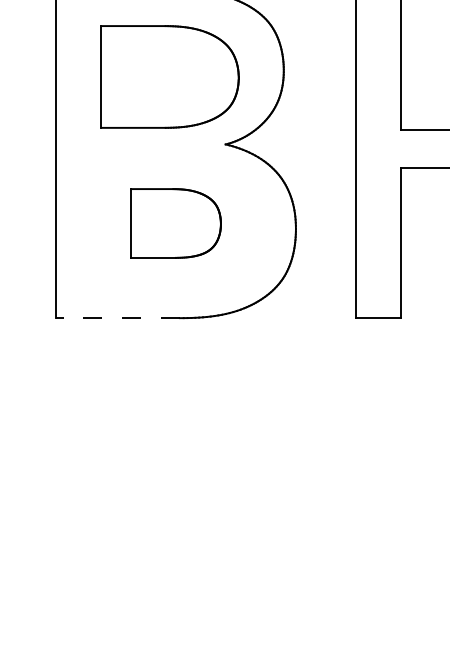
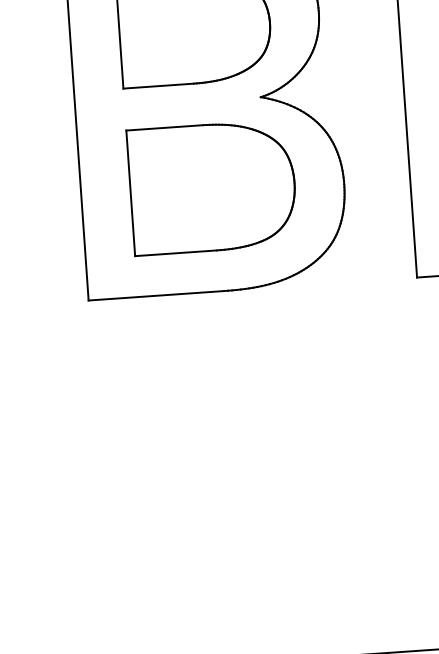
part: (175, 223) -> (211, 187), size x1.67
line: (118, 318) -> (156, 296), dashed -> solid

